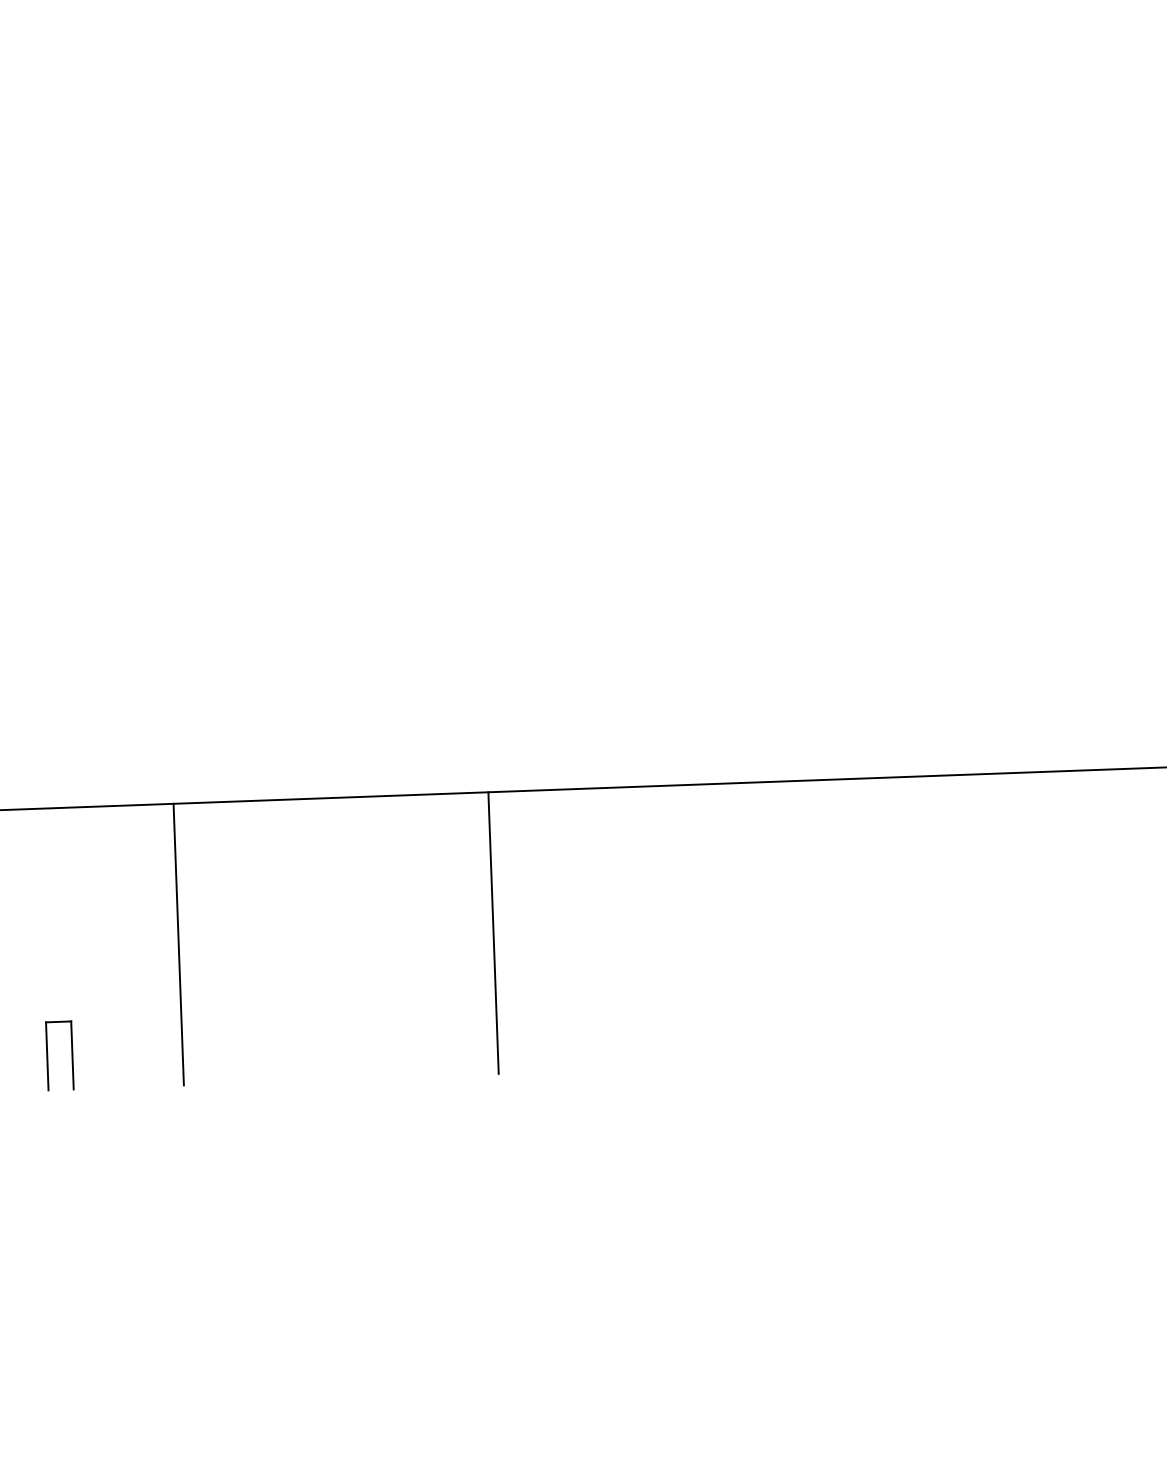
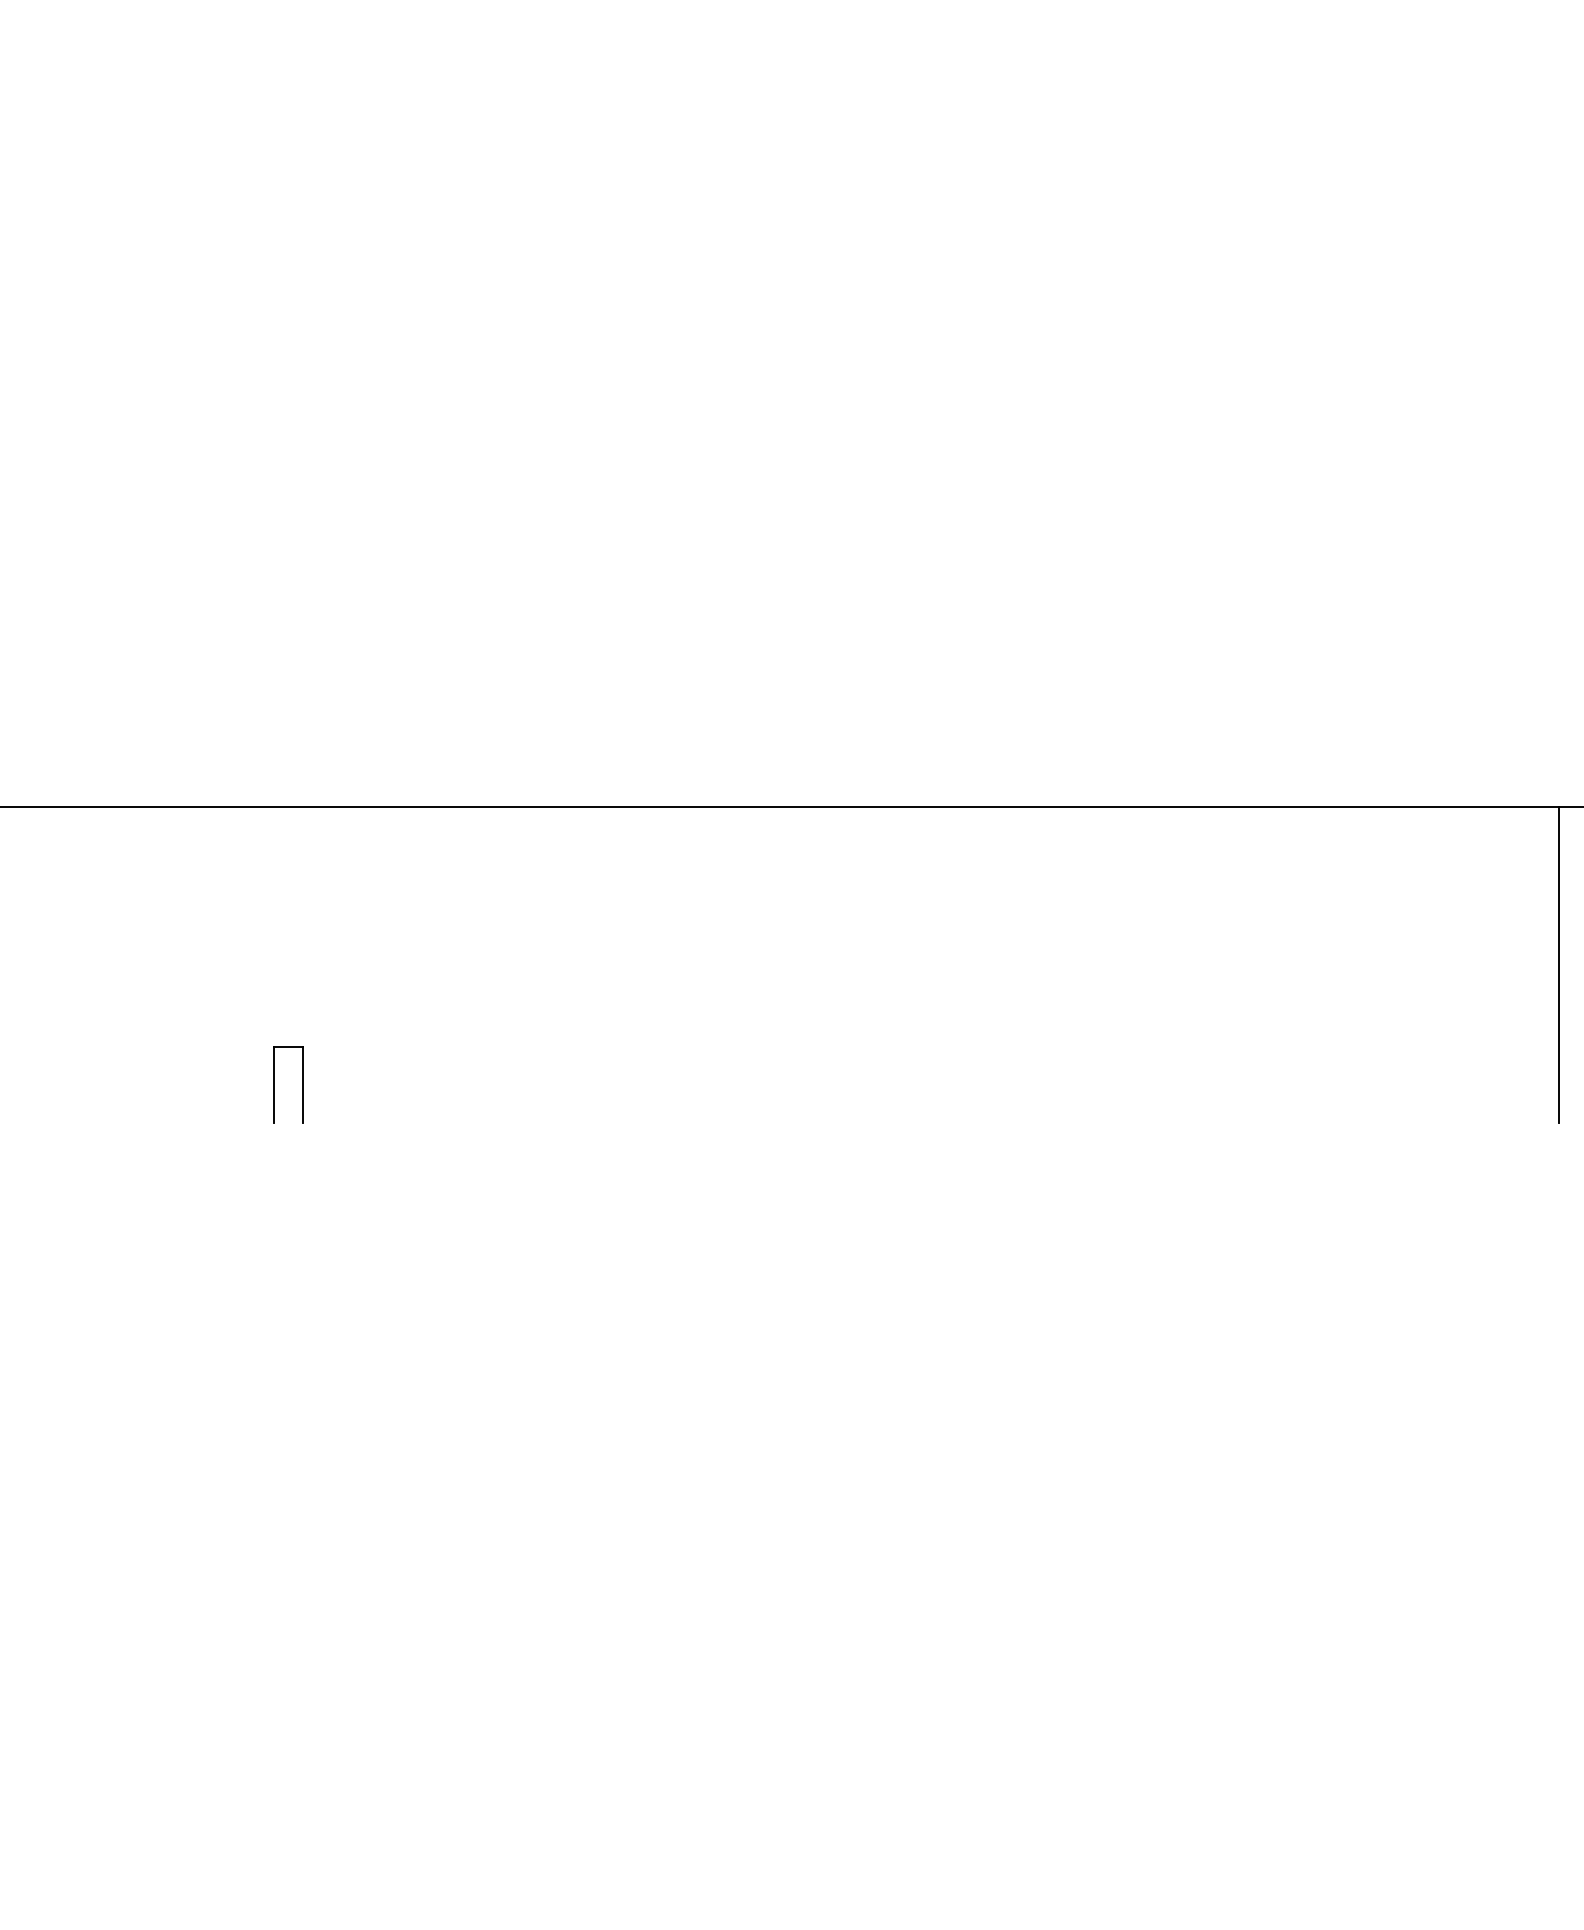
line: (493, 932) -> (673, 964), removed
line: (178, 944) -> (319, 964), removed
part: (47, 1055) -> (274, 1084), moved

